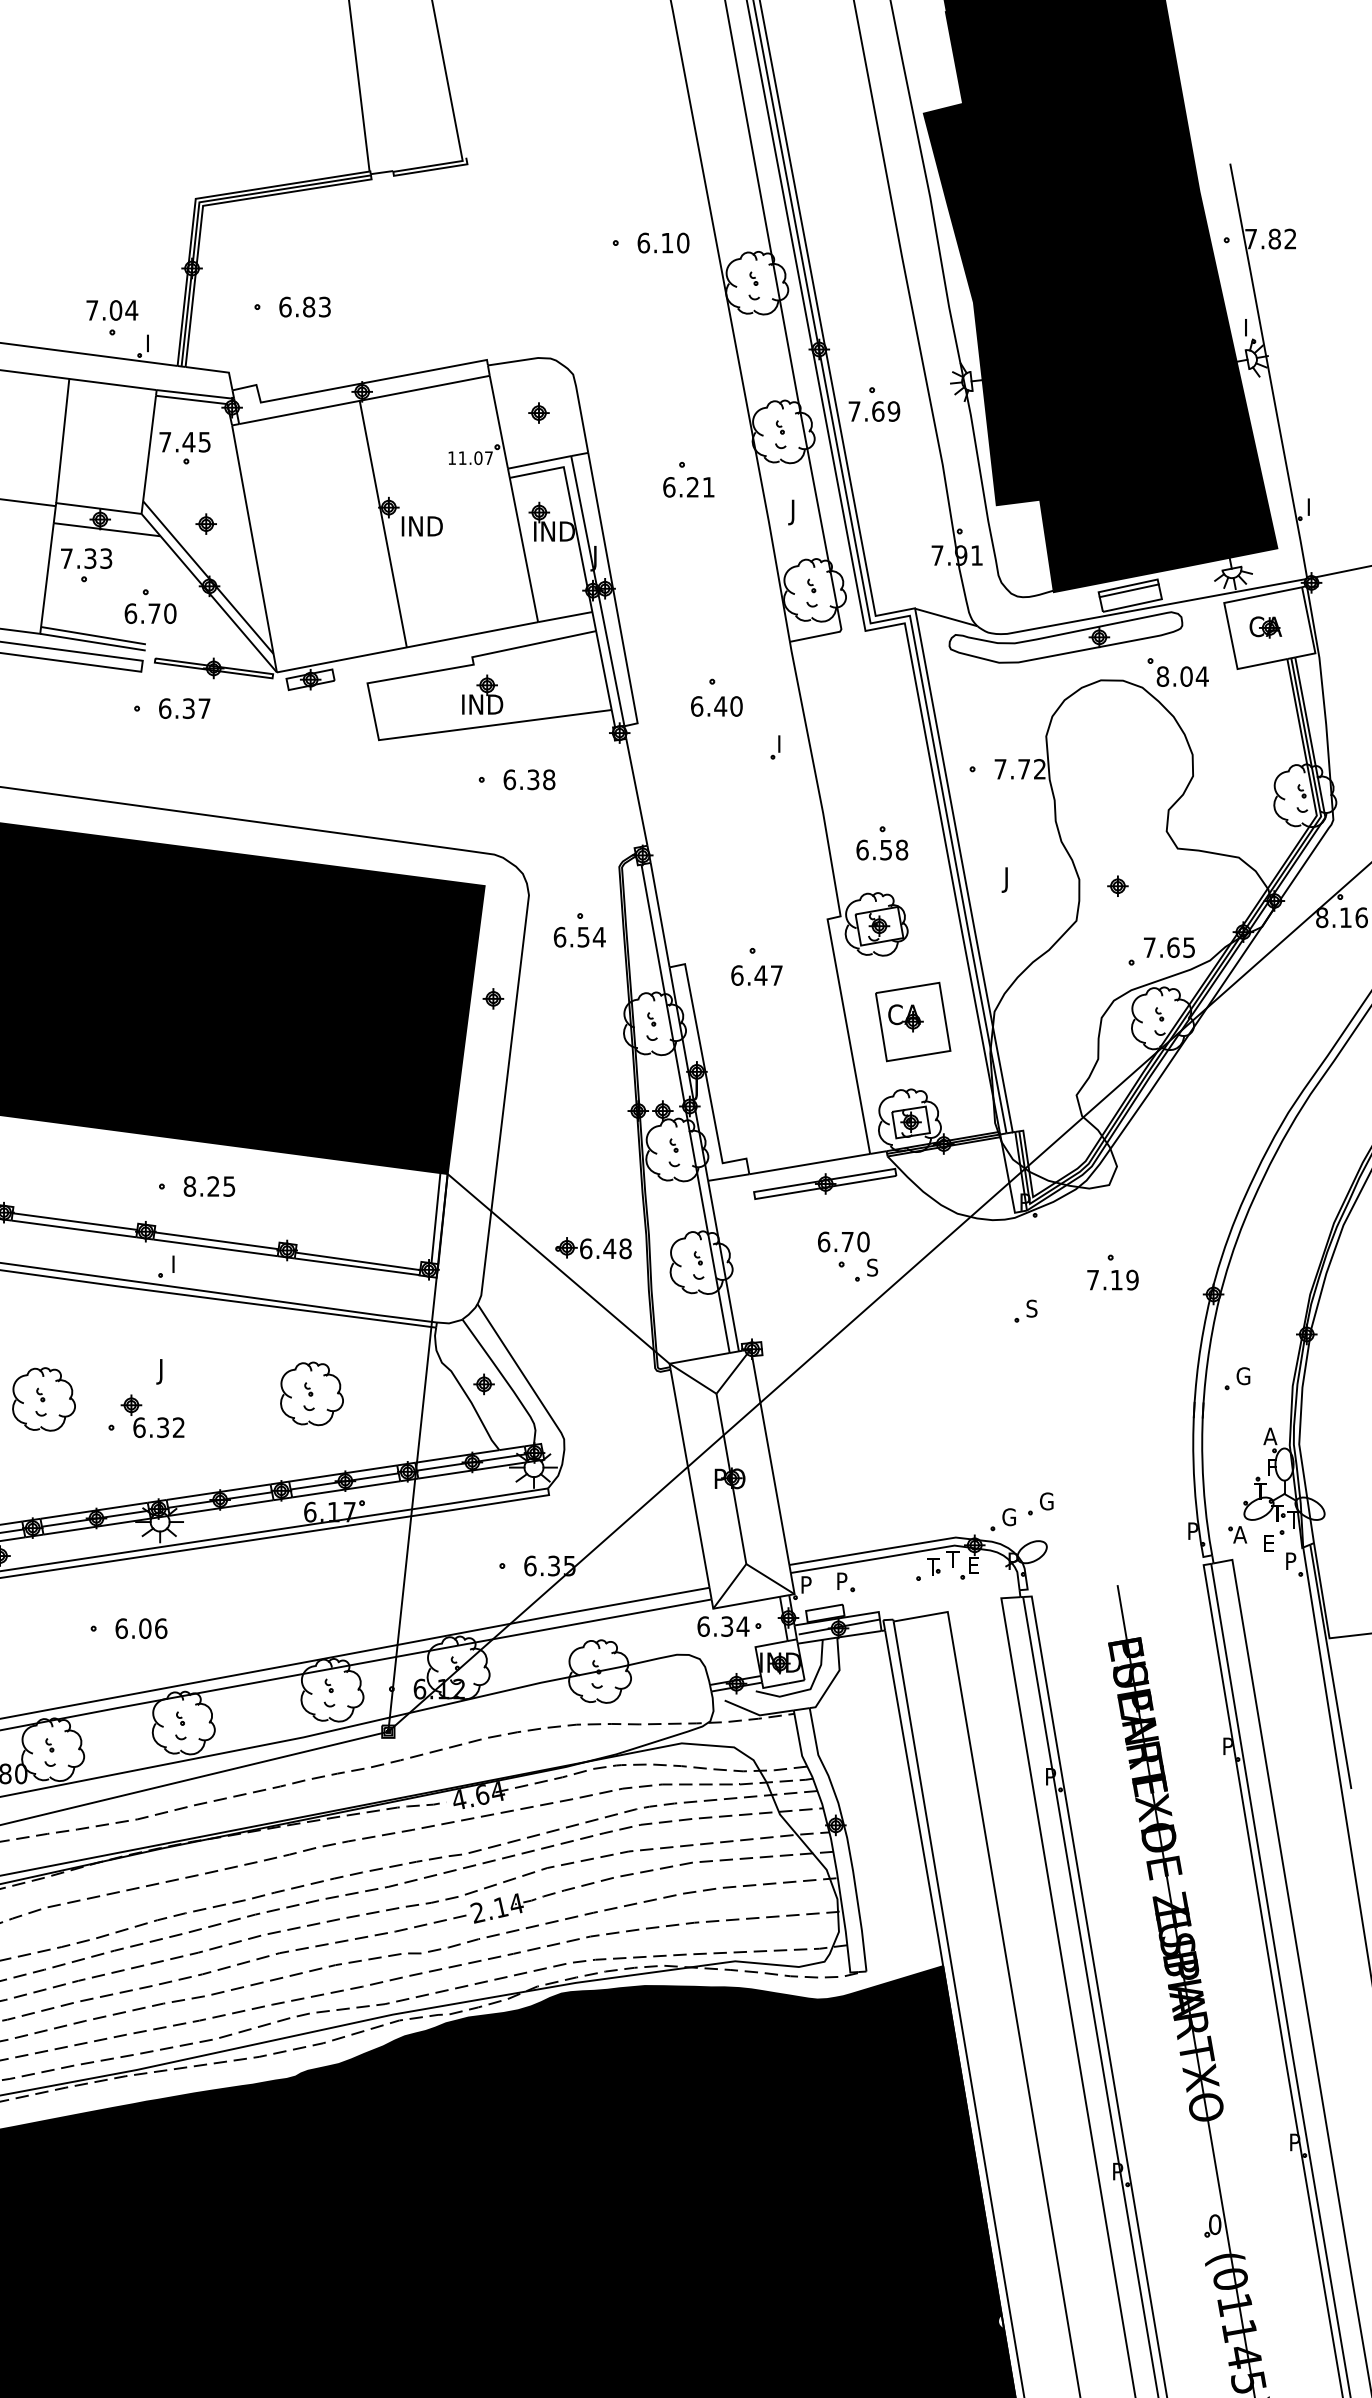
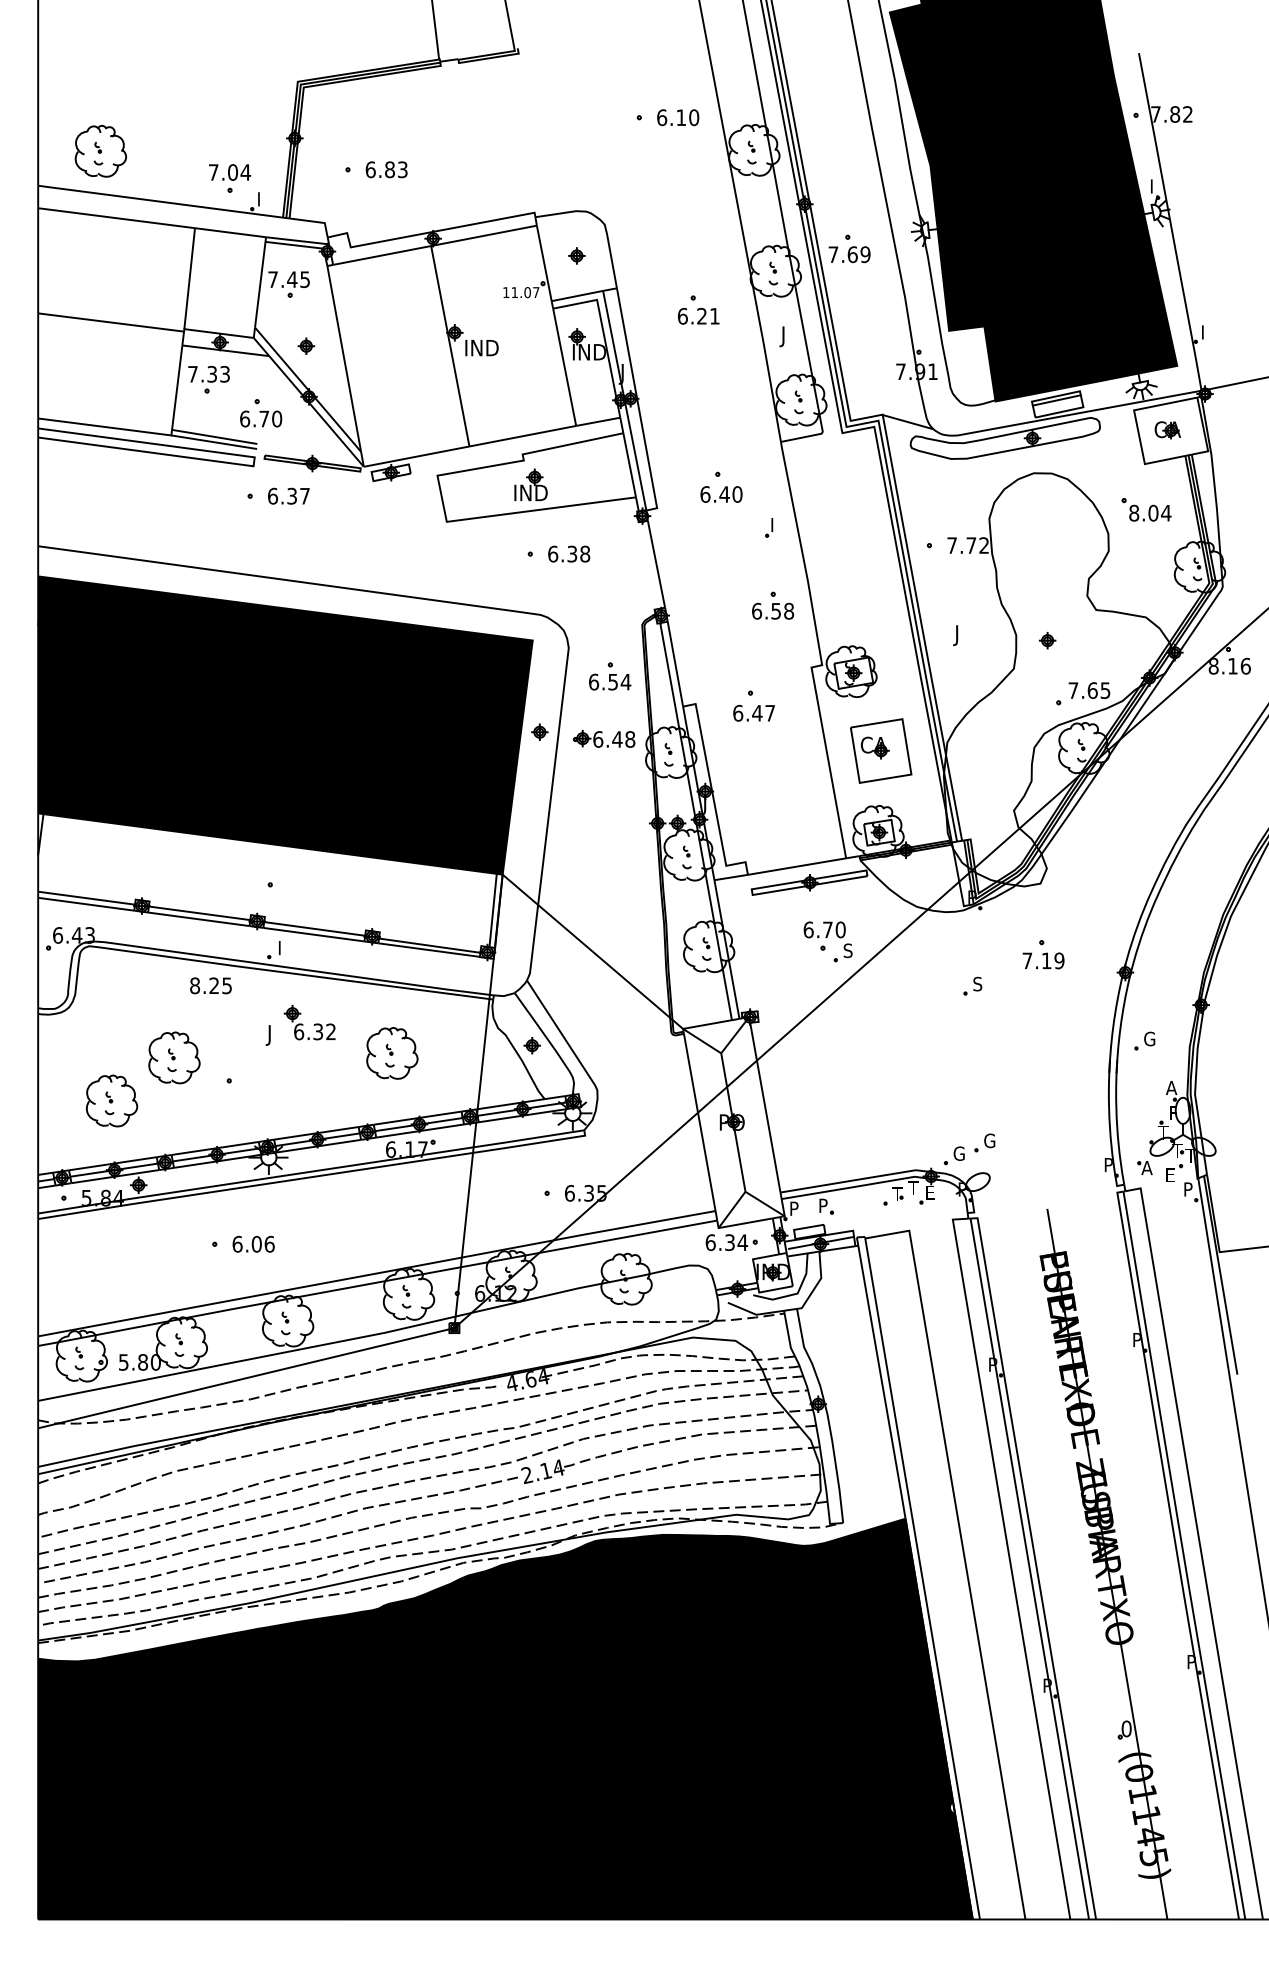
part: (1178, 672) -> (1146, 509), moved
part: (882, 842) -> (773, 605), moved
text: (208, 1186) -> (210, 985), moved
part: (593, 1247) -> (604, 738), moved
part: (152, 1416) -> (309, 1022), moved

